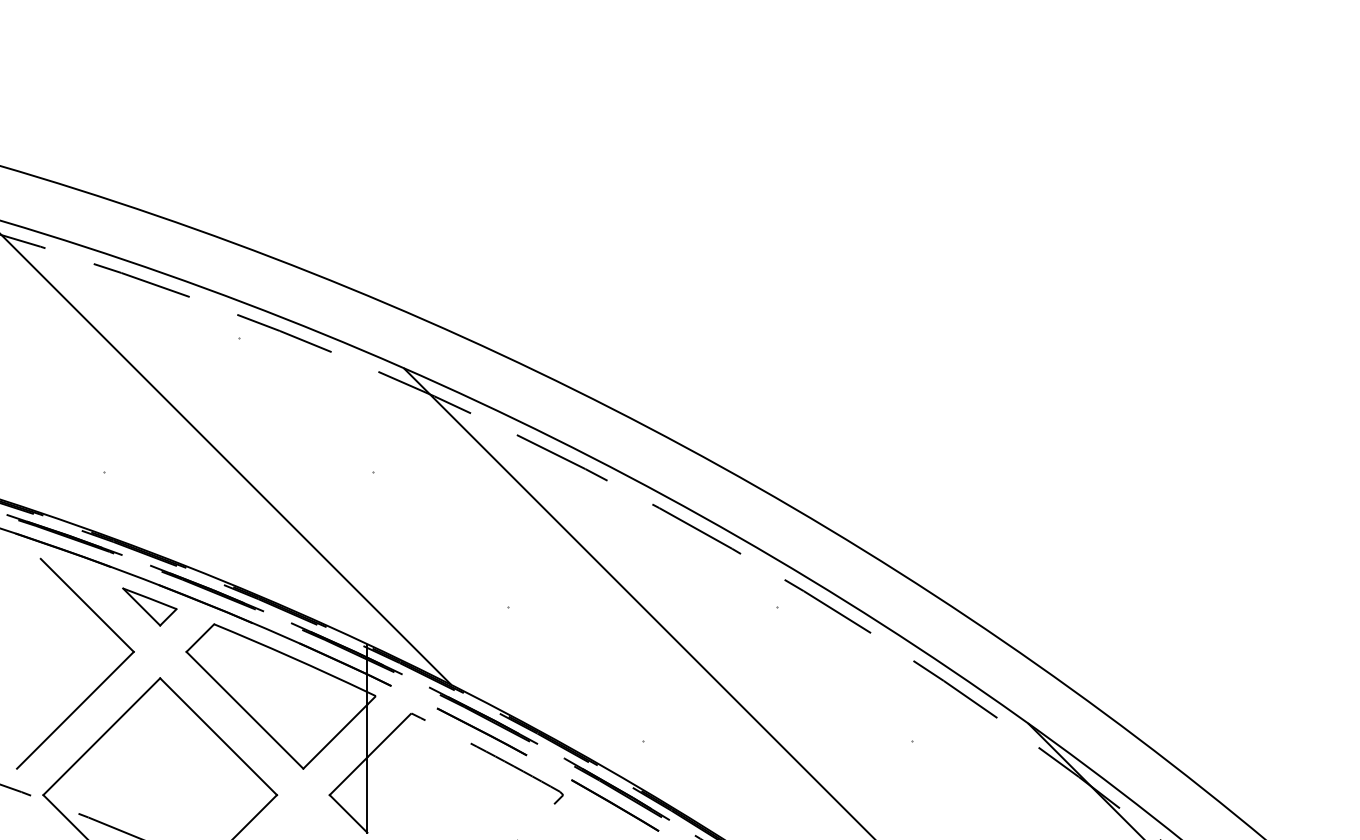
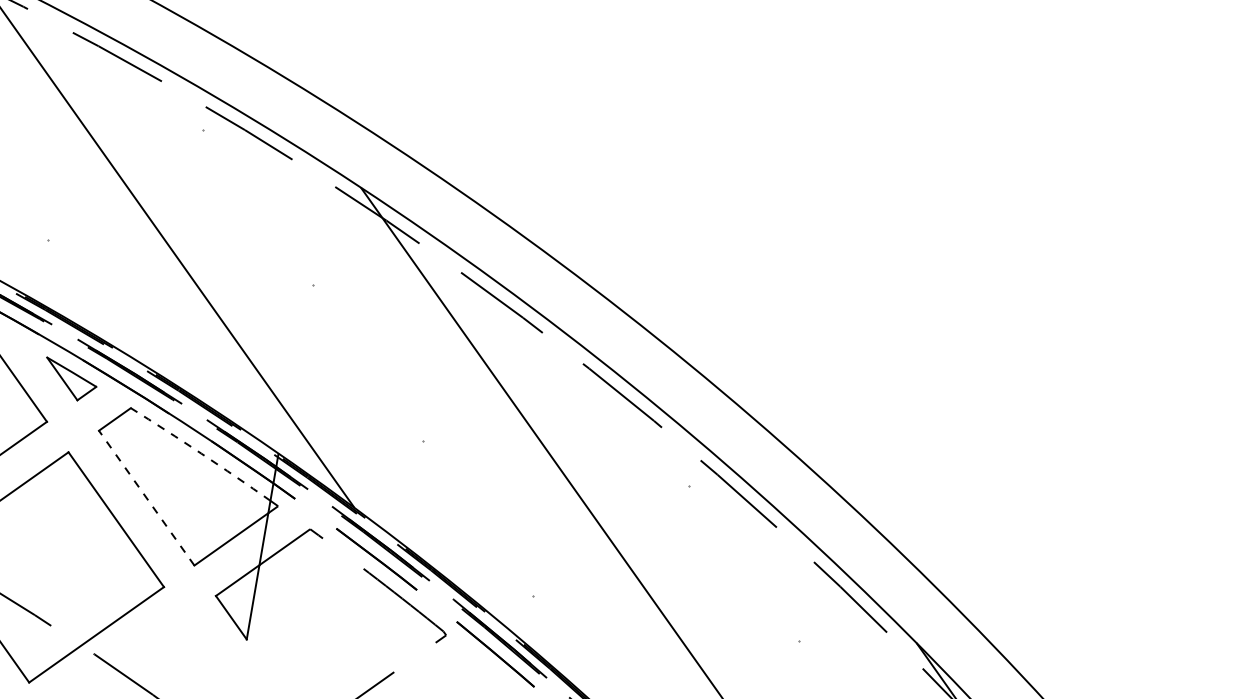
arc: (291, 657) -> (201, 453), solid -> dashed
line: (244, 710) -> (146, 498), solid -> dashed

